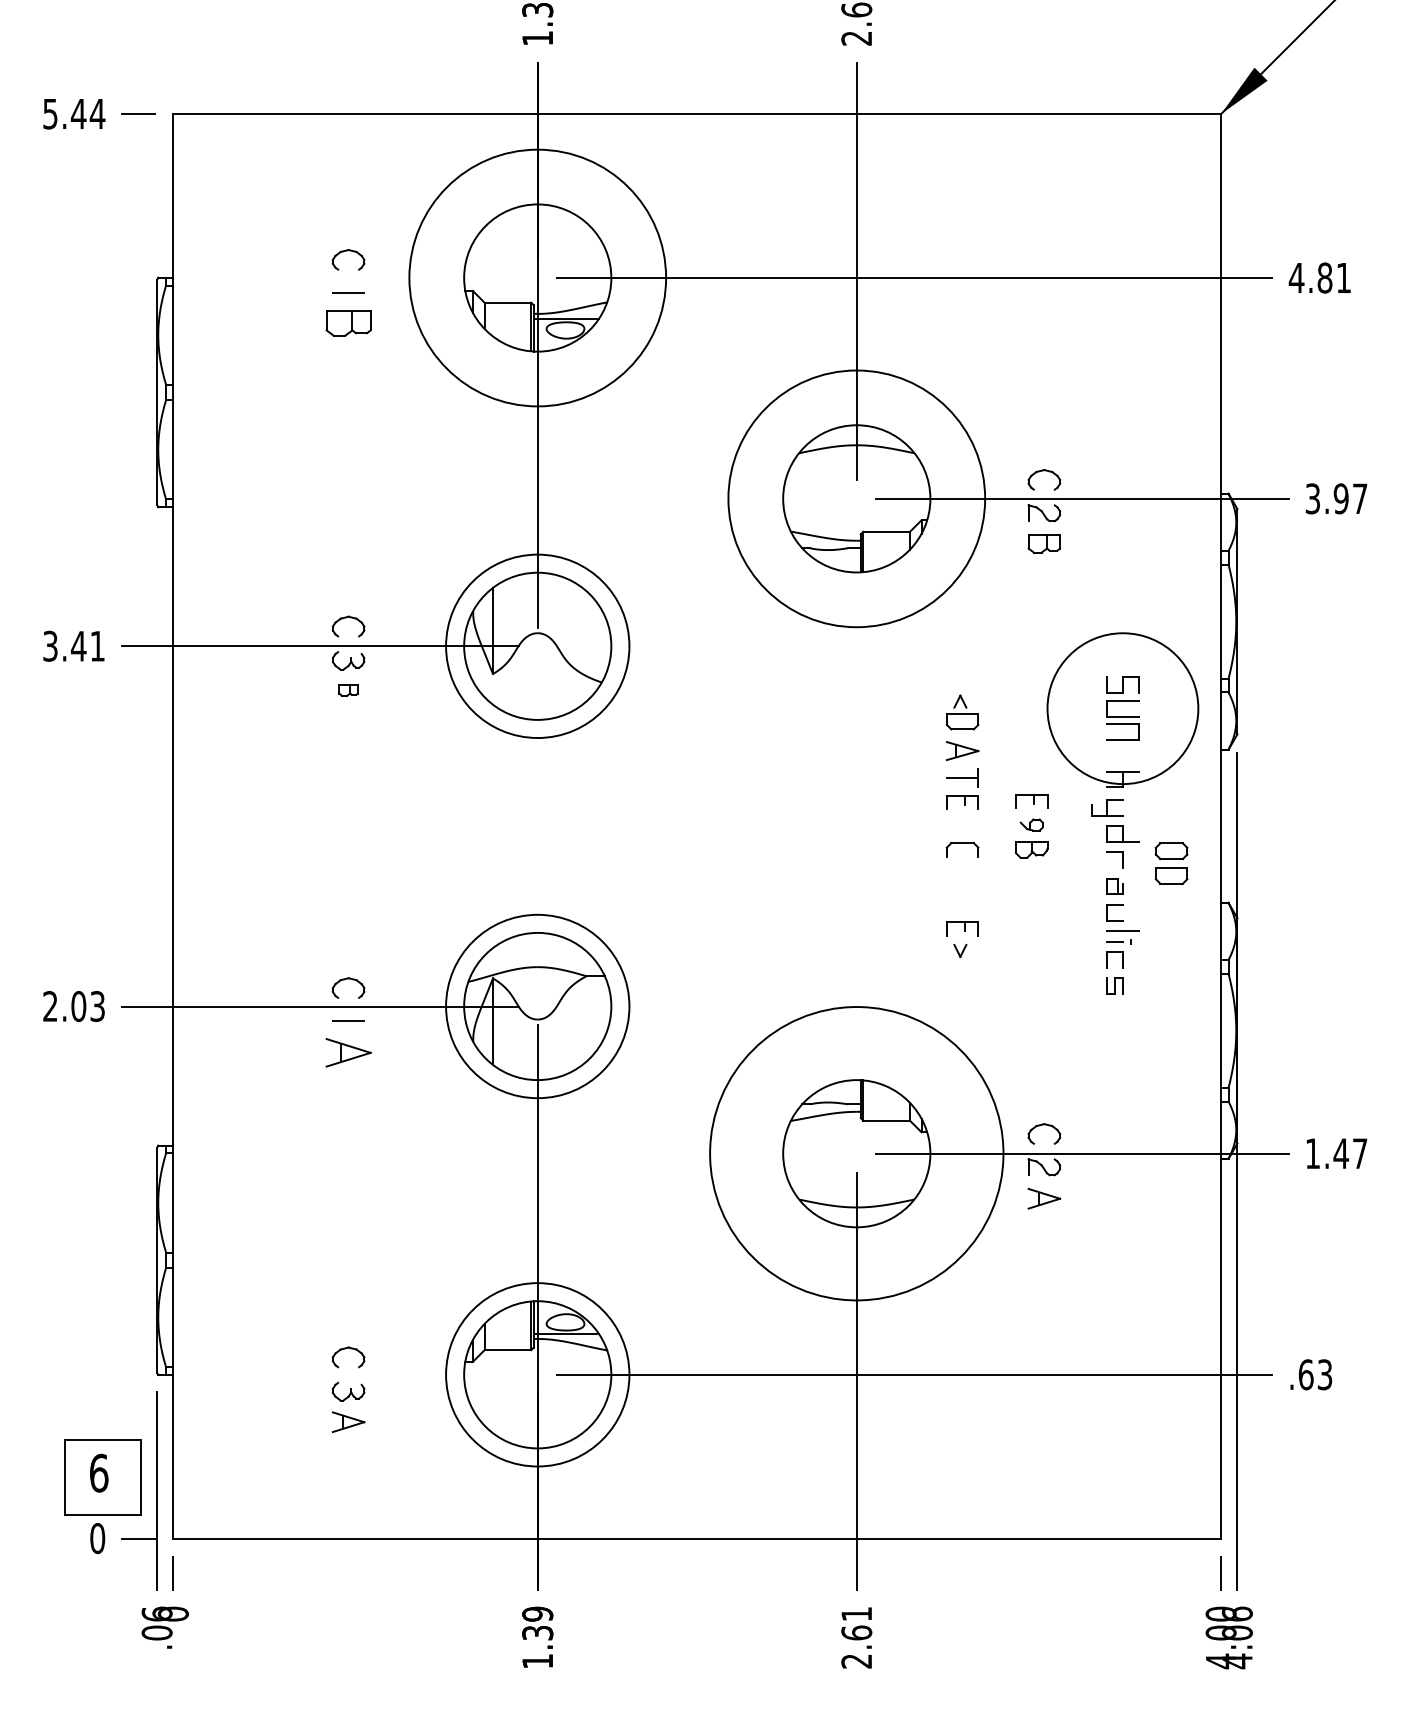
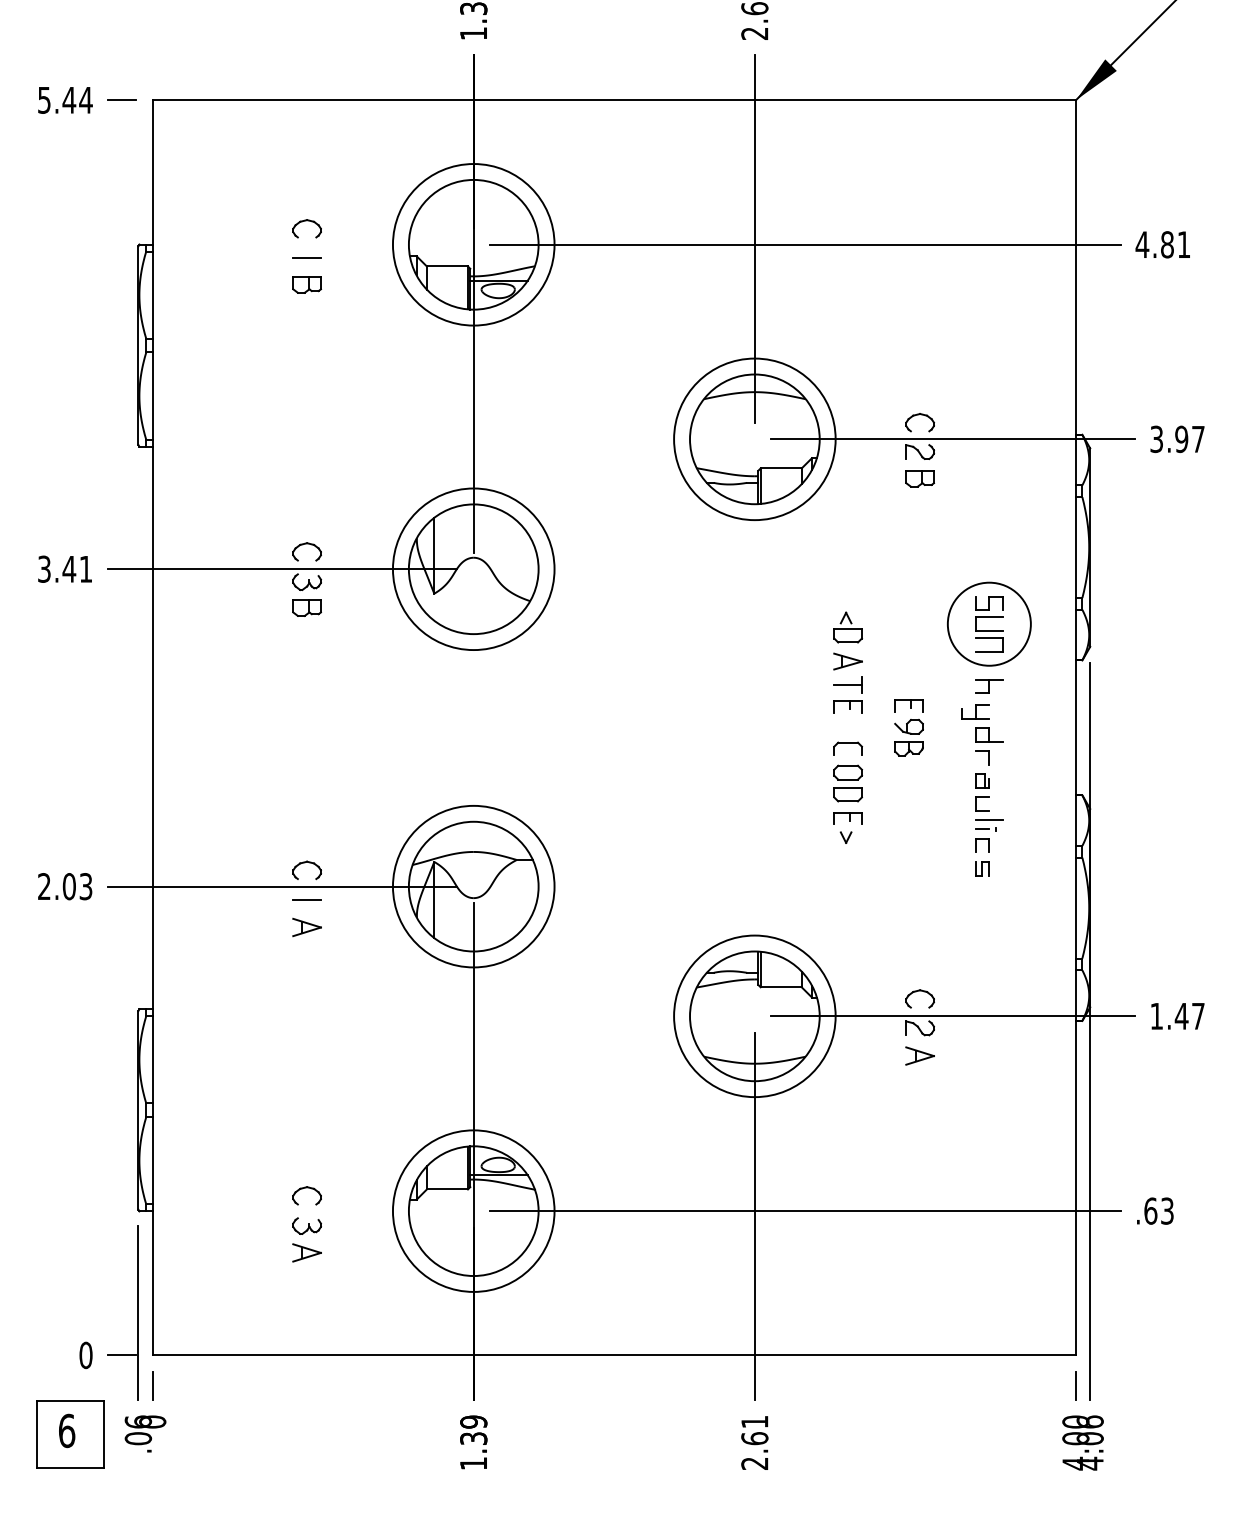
circle: (537, 277) -> (473, 244), size x0.71
part: (348, 323) -> (307, 284), size x0.71
circle: (856, 498) -> (754, 439), size x0.71
part: (348, 690) -> (307, 608), size x1.67
circle: (1122, 708) -> (988, 624), size x0.62
part: (1031, 824) -> (908, 726), size x1.43
part: (1171, 863) -> (848, 783), moved
part: (348, 1052) -> (307, 927), size x0.71
circle: (856, 1153) -> (754, 1016), size x0.62
part: (102, 1477) -> (69, 1434), moved

